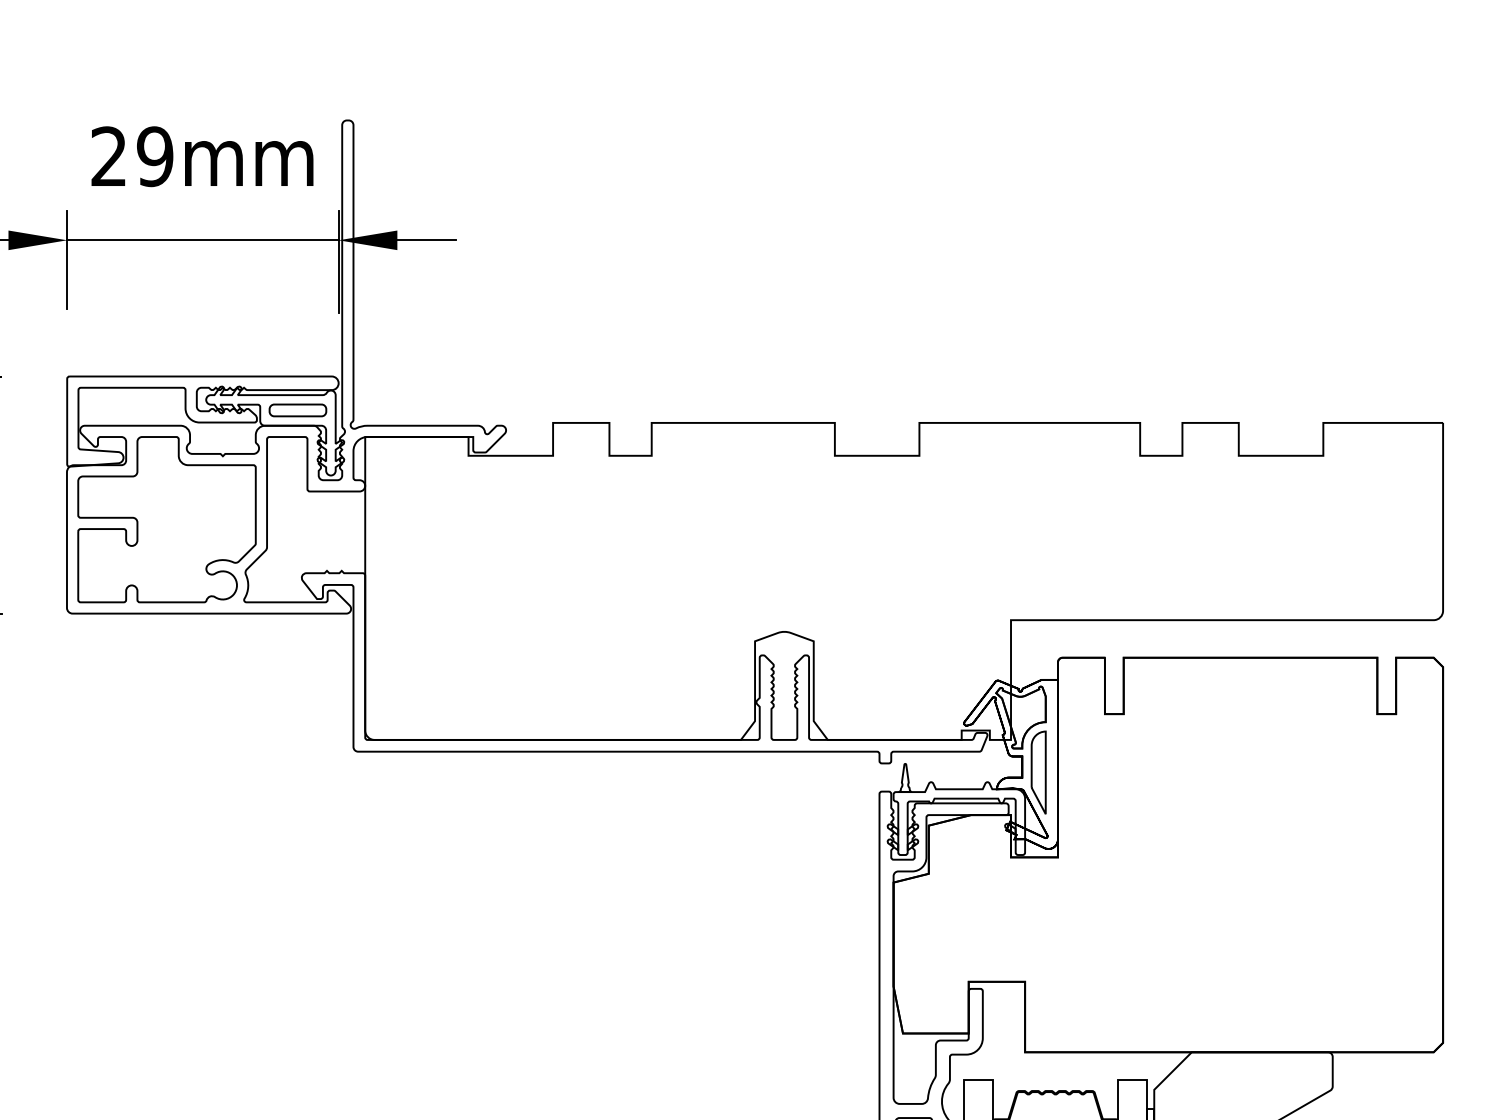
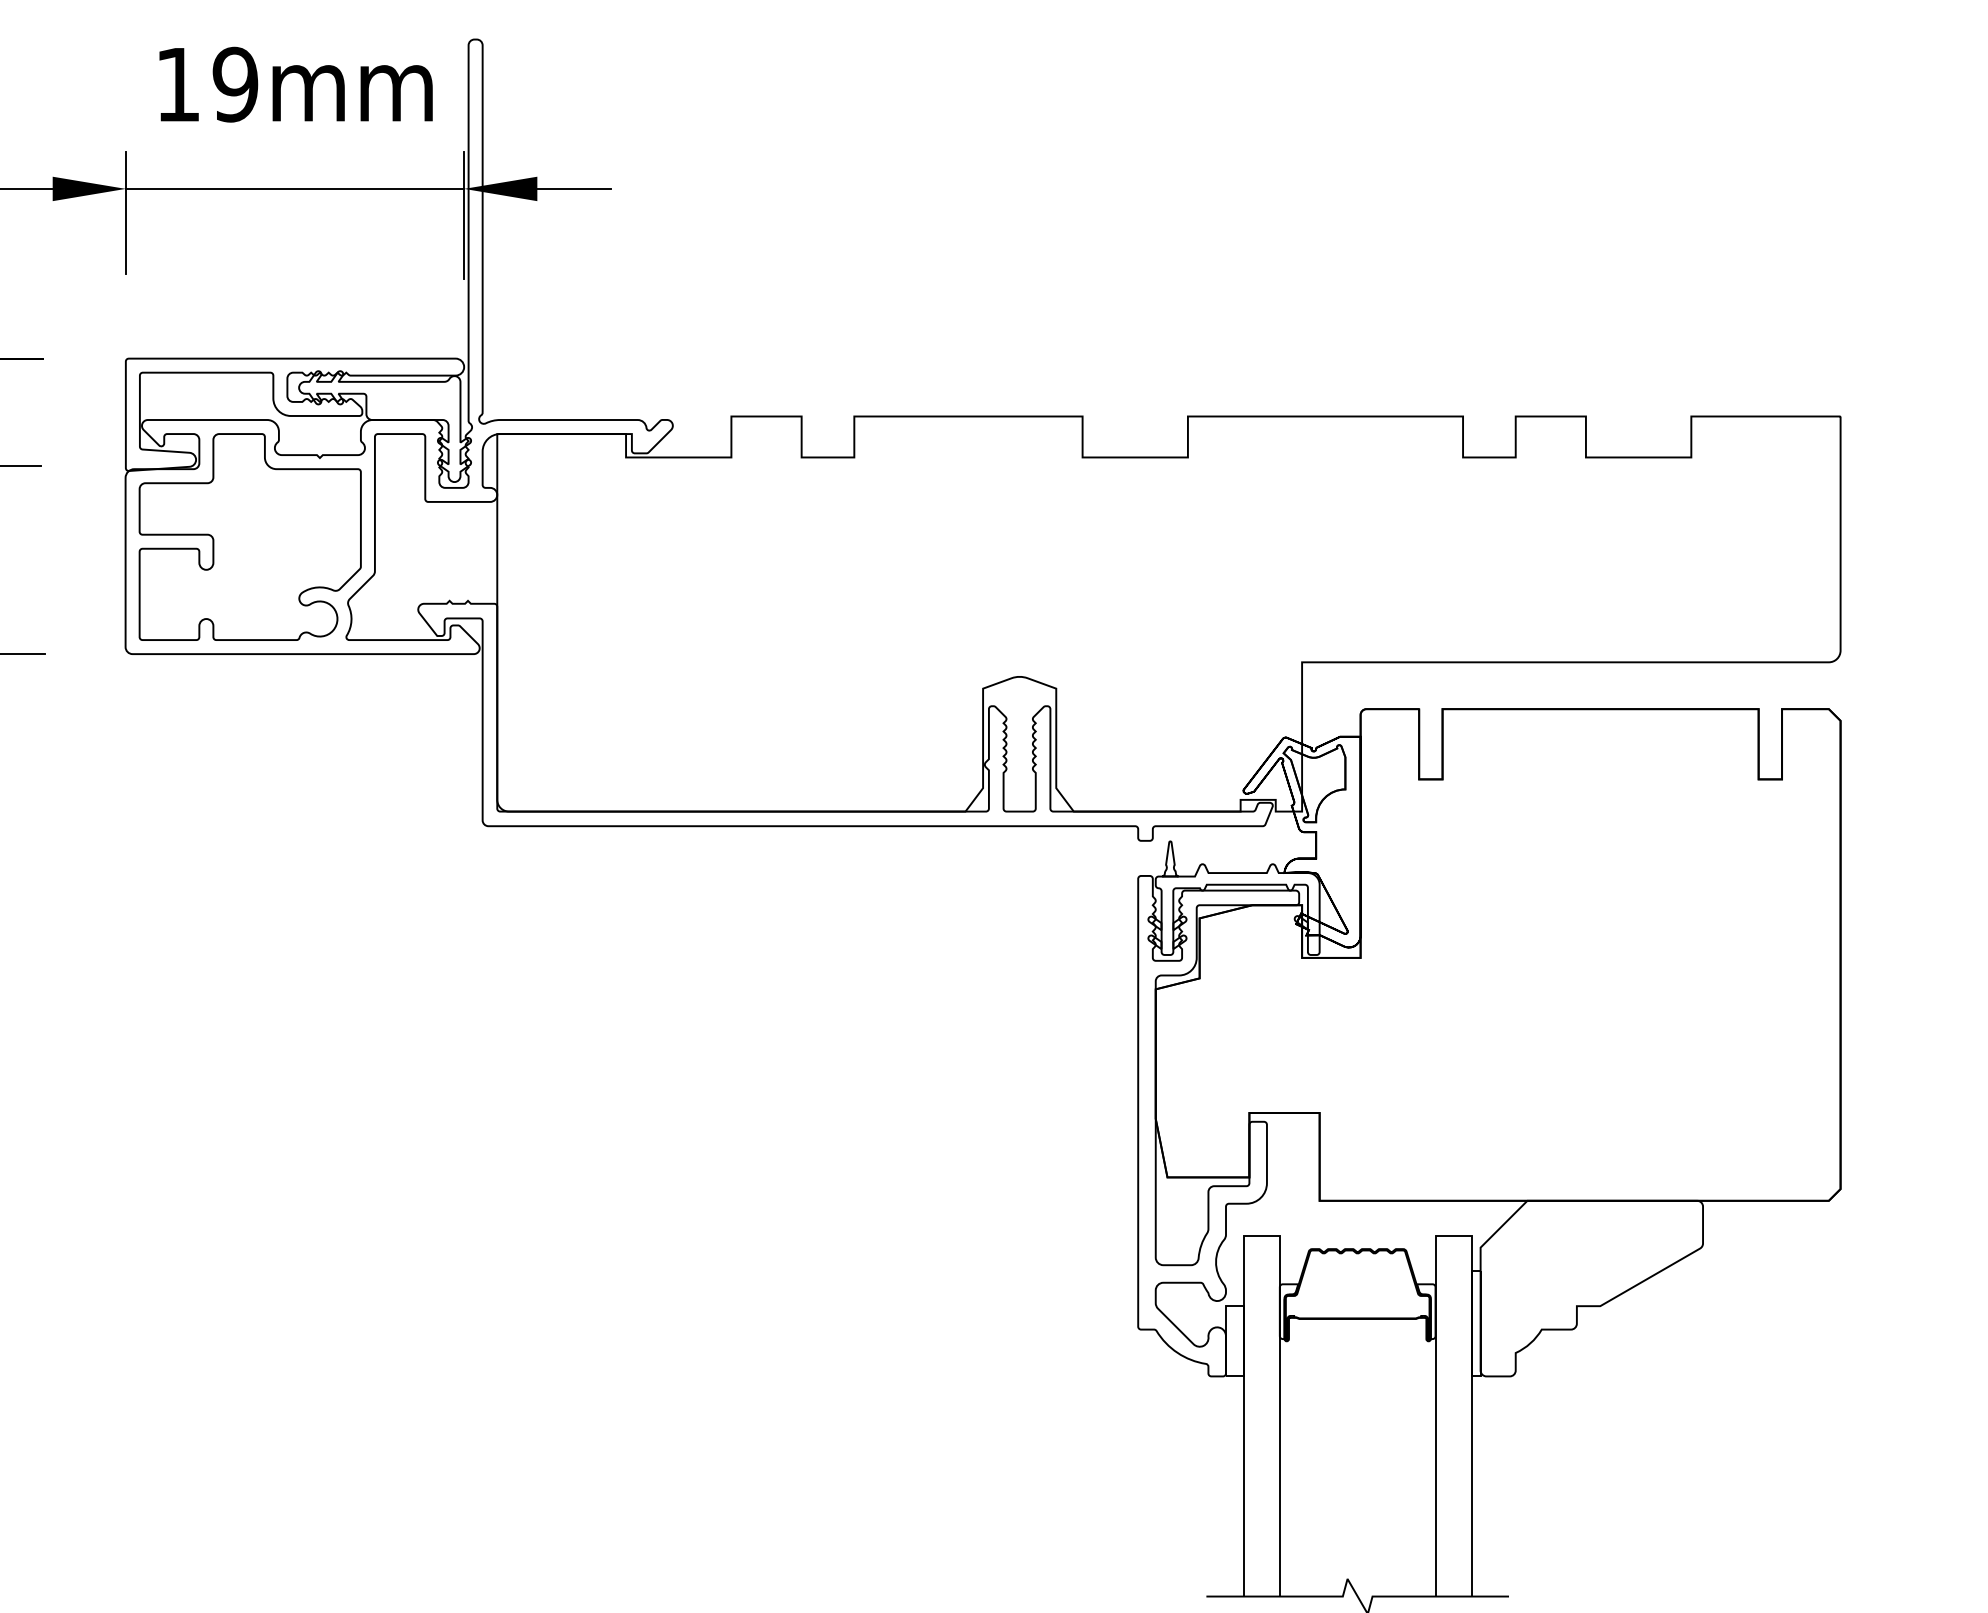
text: (108, 155) -> (177, 83), 29mm -> 19mm
part: (298, 410) -> (413, 400), removed
part: (1038, 772) -> (1336, 852), removed

